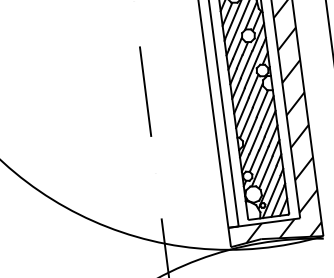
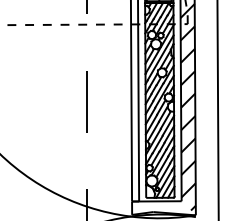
hatch: (272, 231) -> (161, 207), removed

